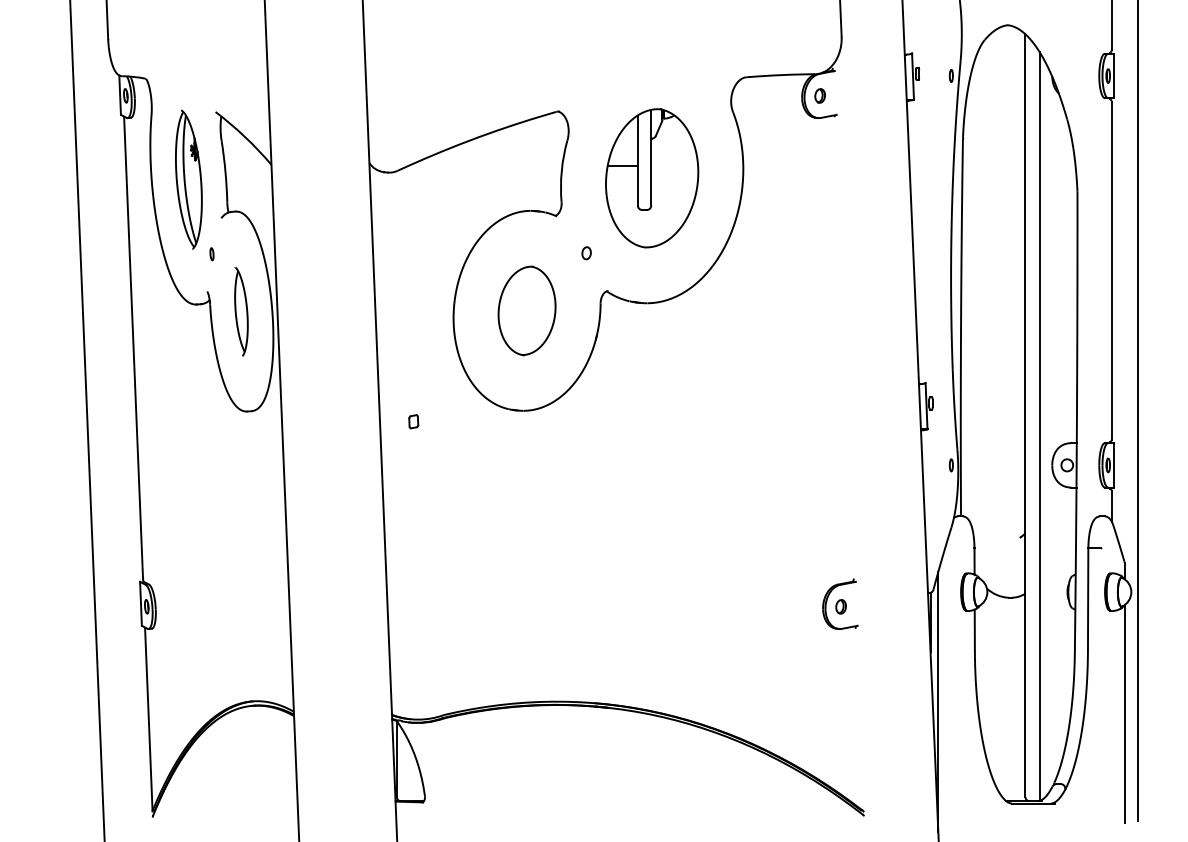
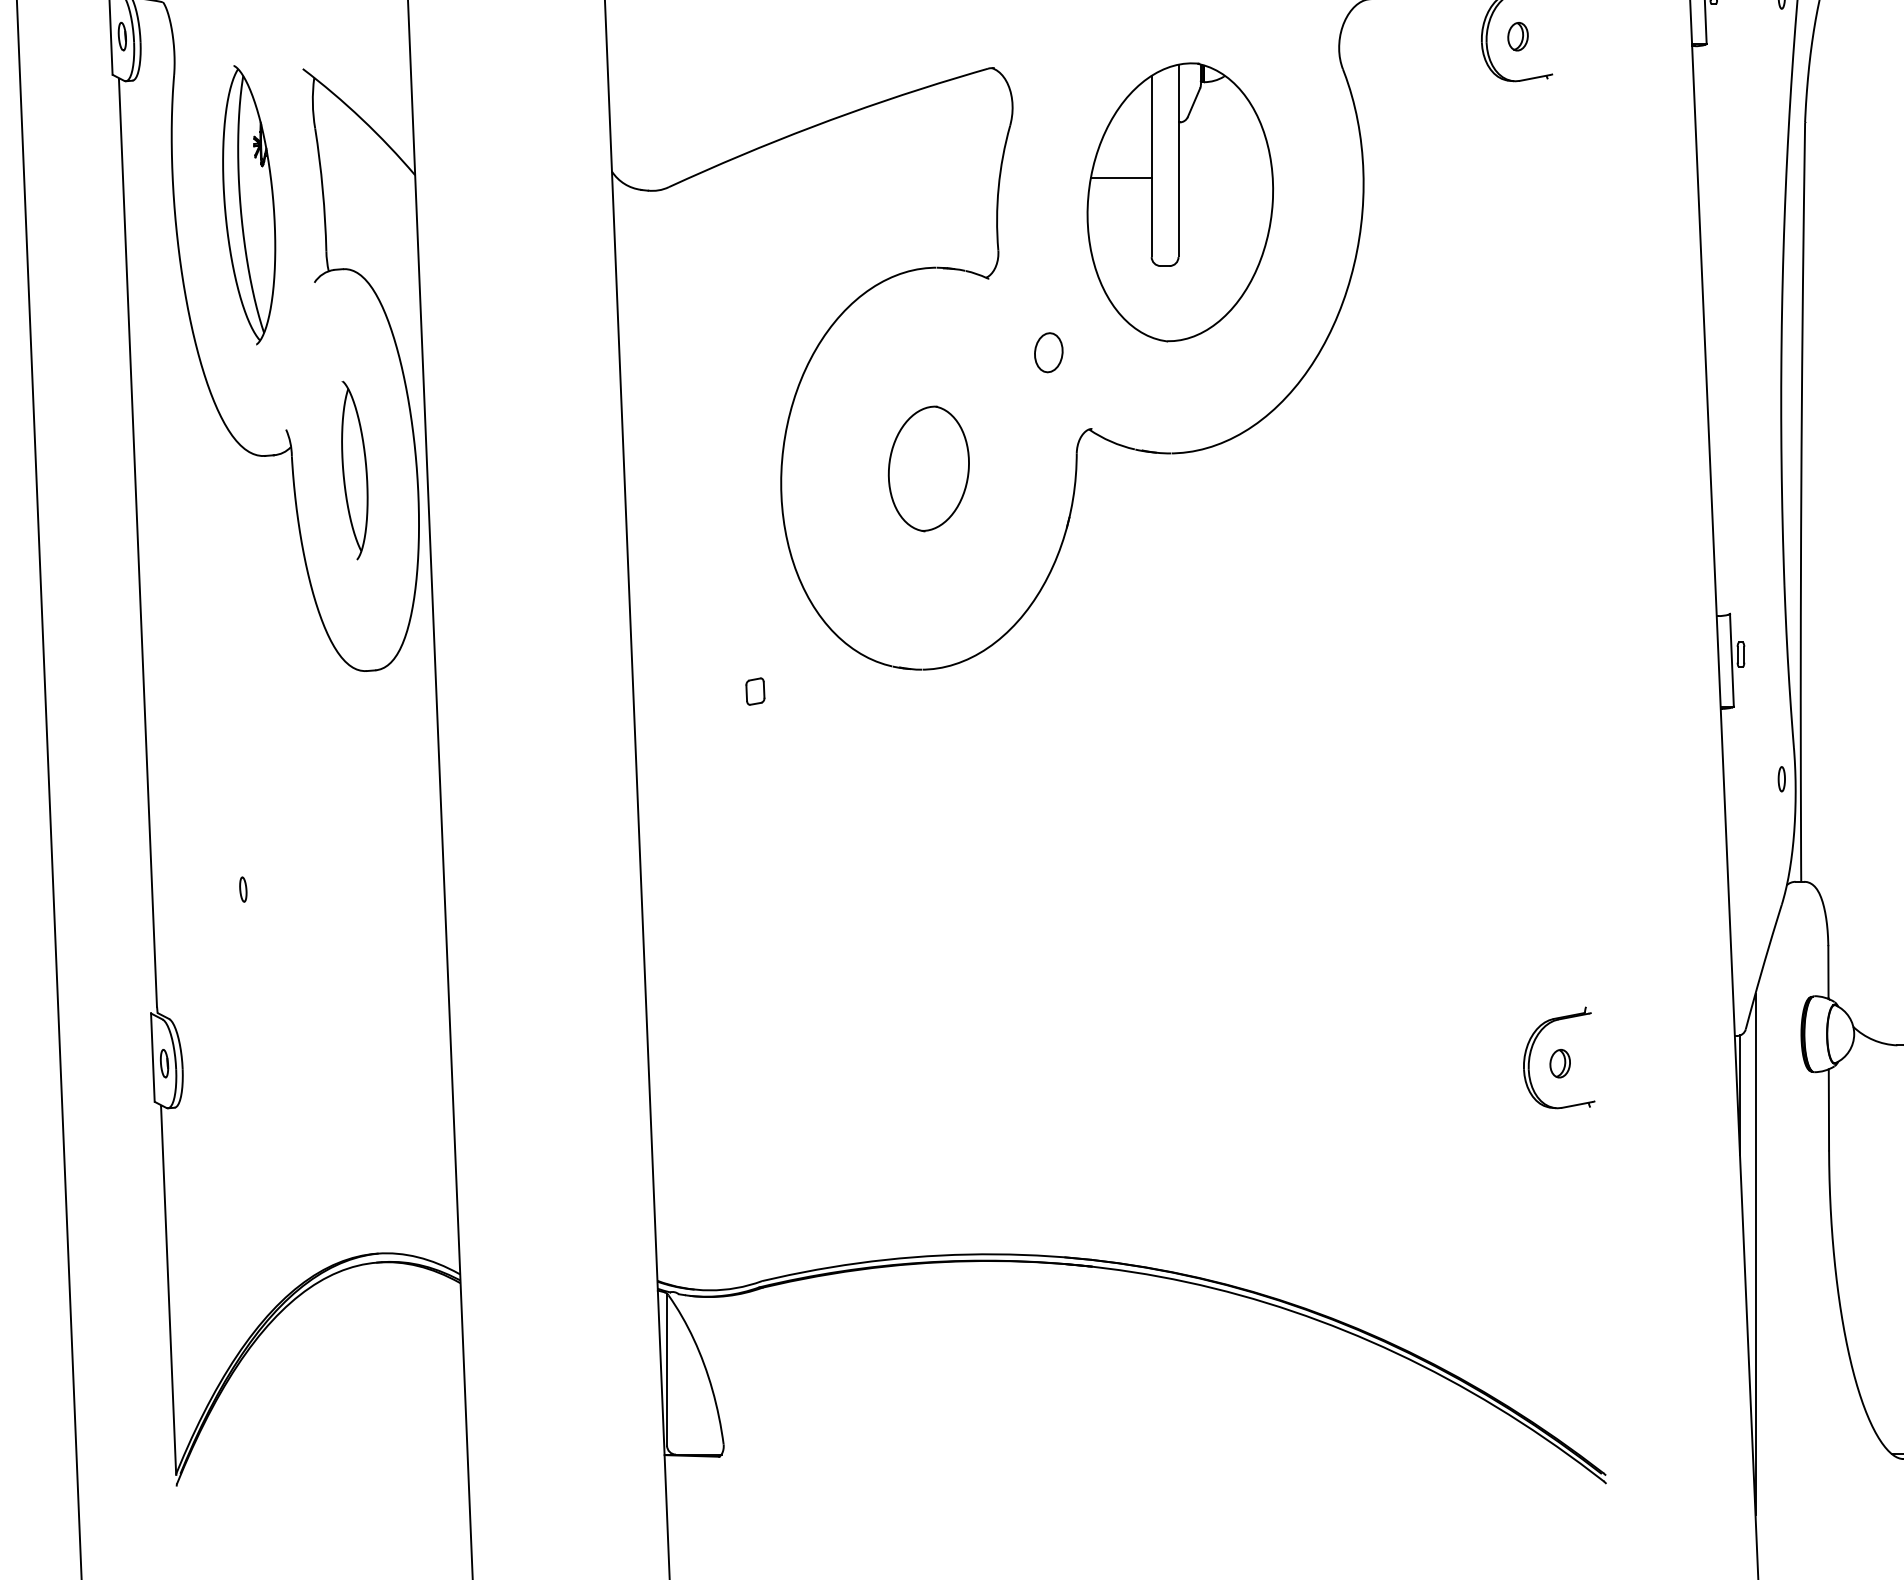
part: (586, 253) -> (1048, 353), size x1.6
part: (211, 254) -> (242, 890), moved
part: (526, 310) -> (927, 467), size x0.7
part: (413, 421) -> (754, 691), moved

